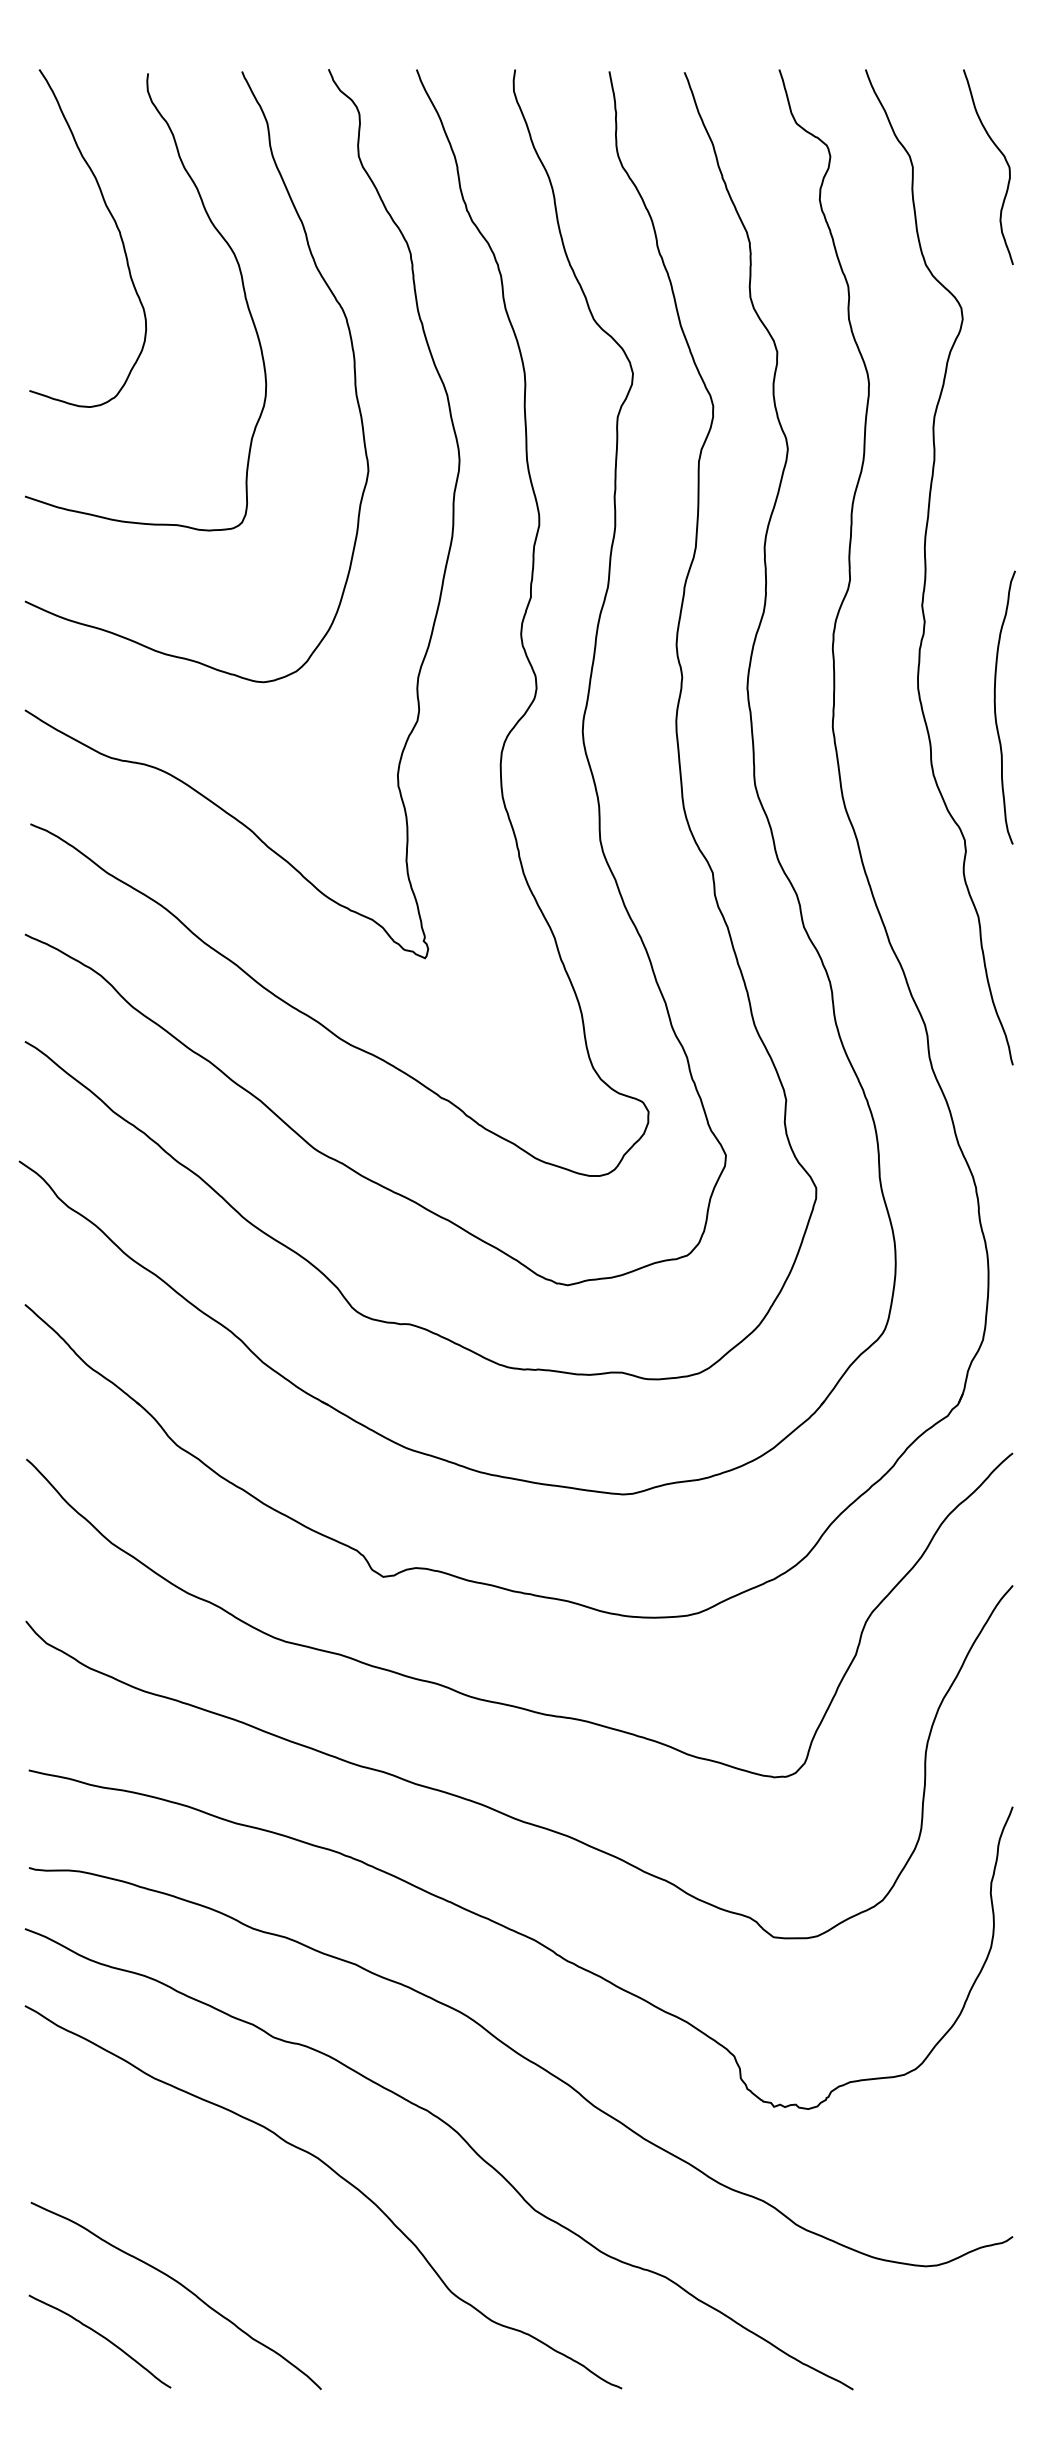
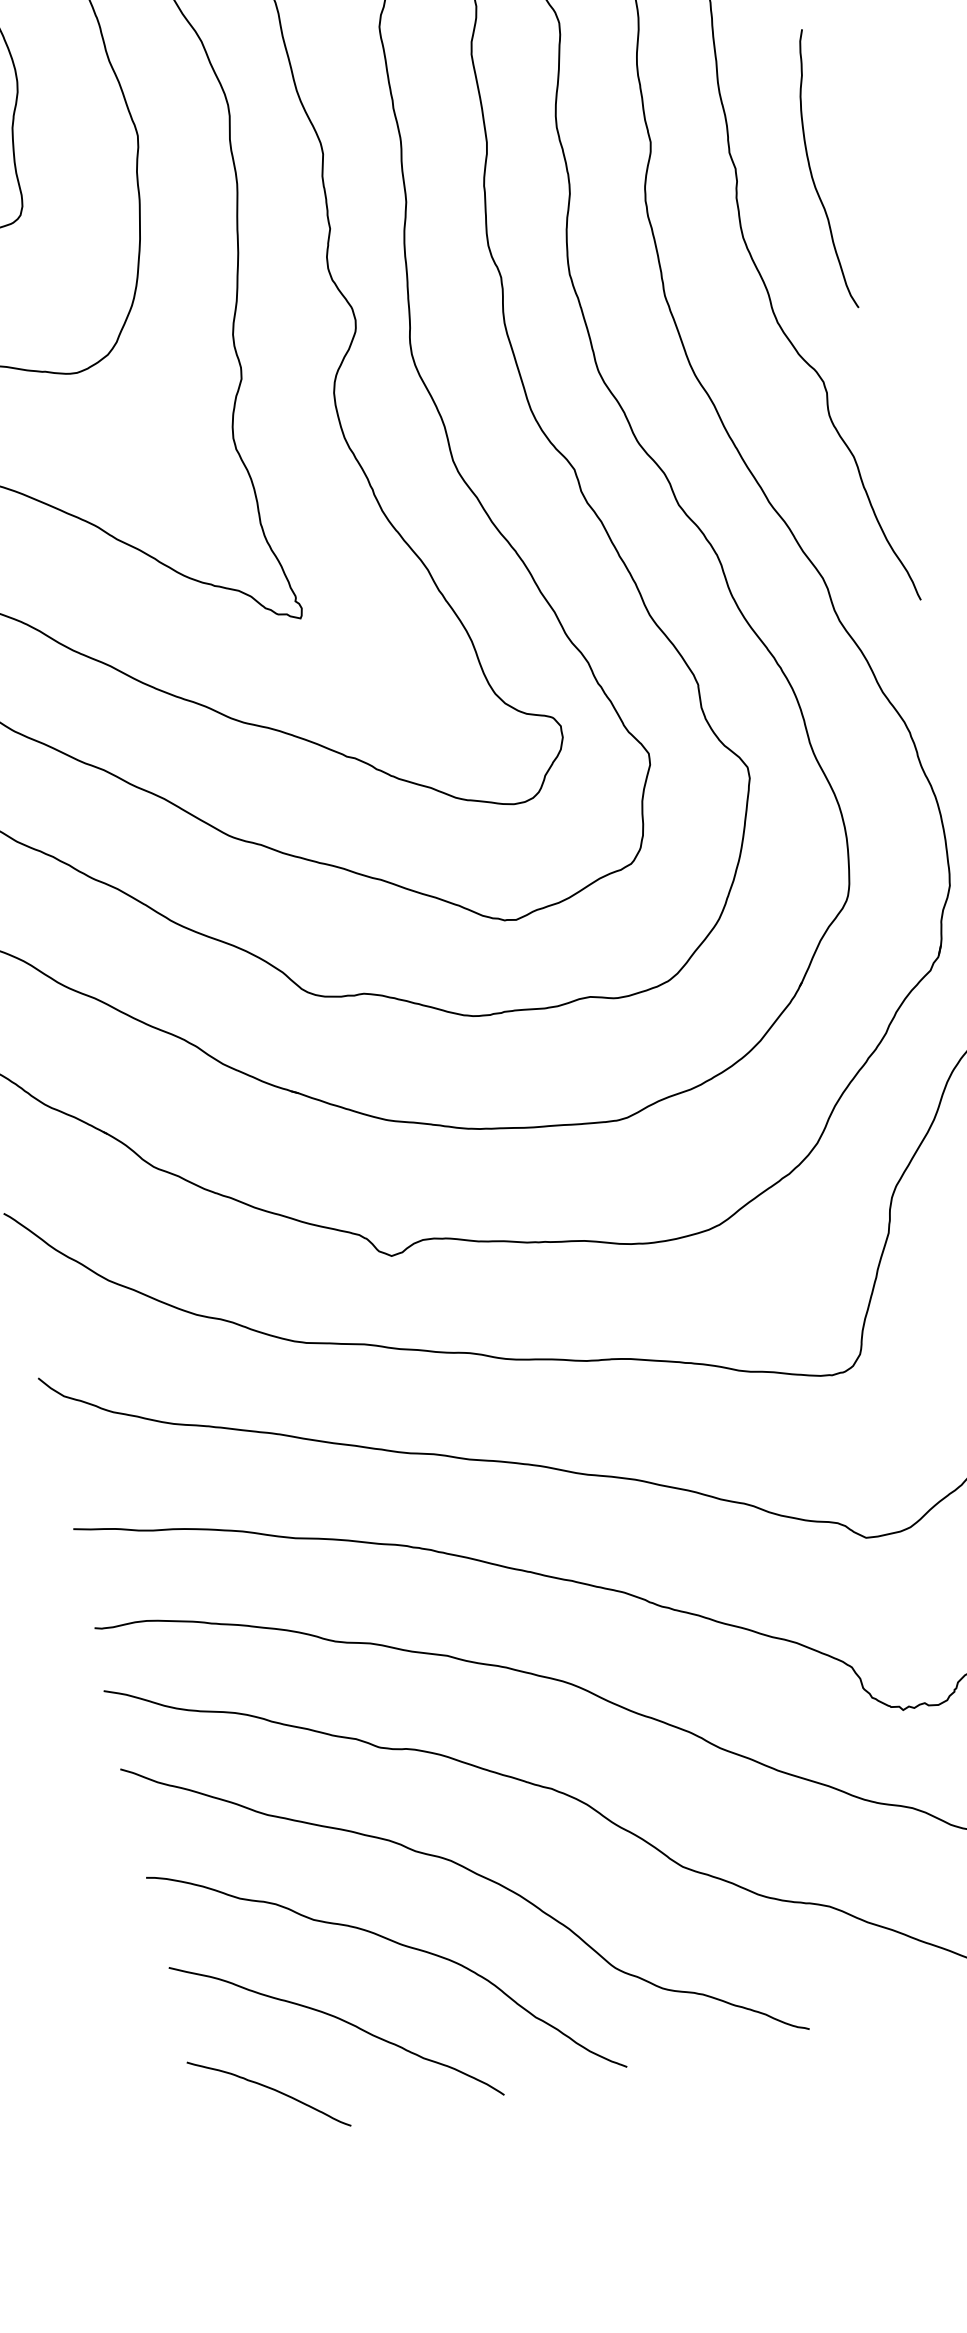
curve: (995, 707) -> (811, 172), moved
curve: (251, 2226) -> (398, 1944), added

